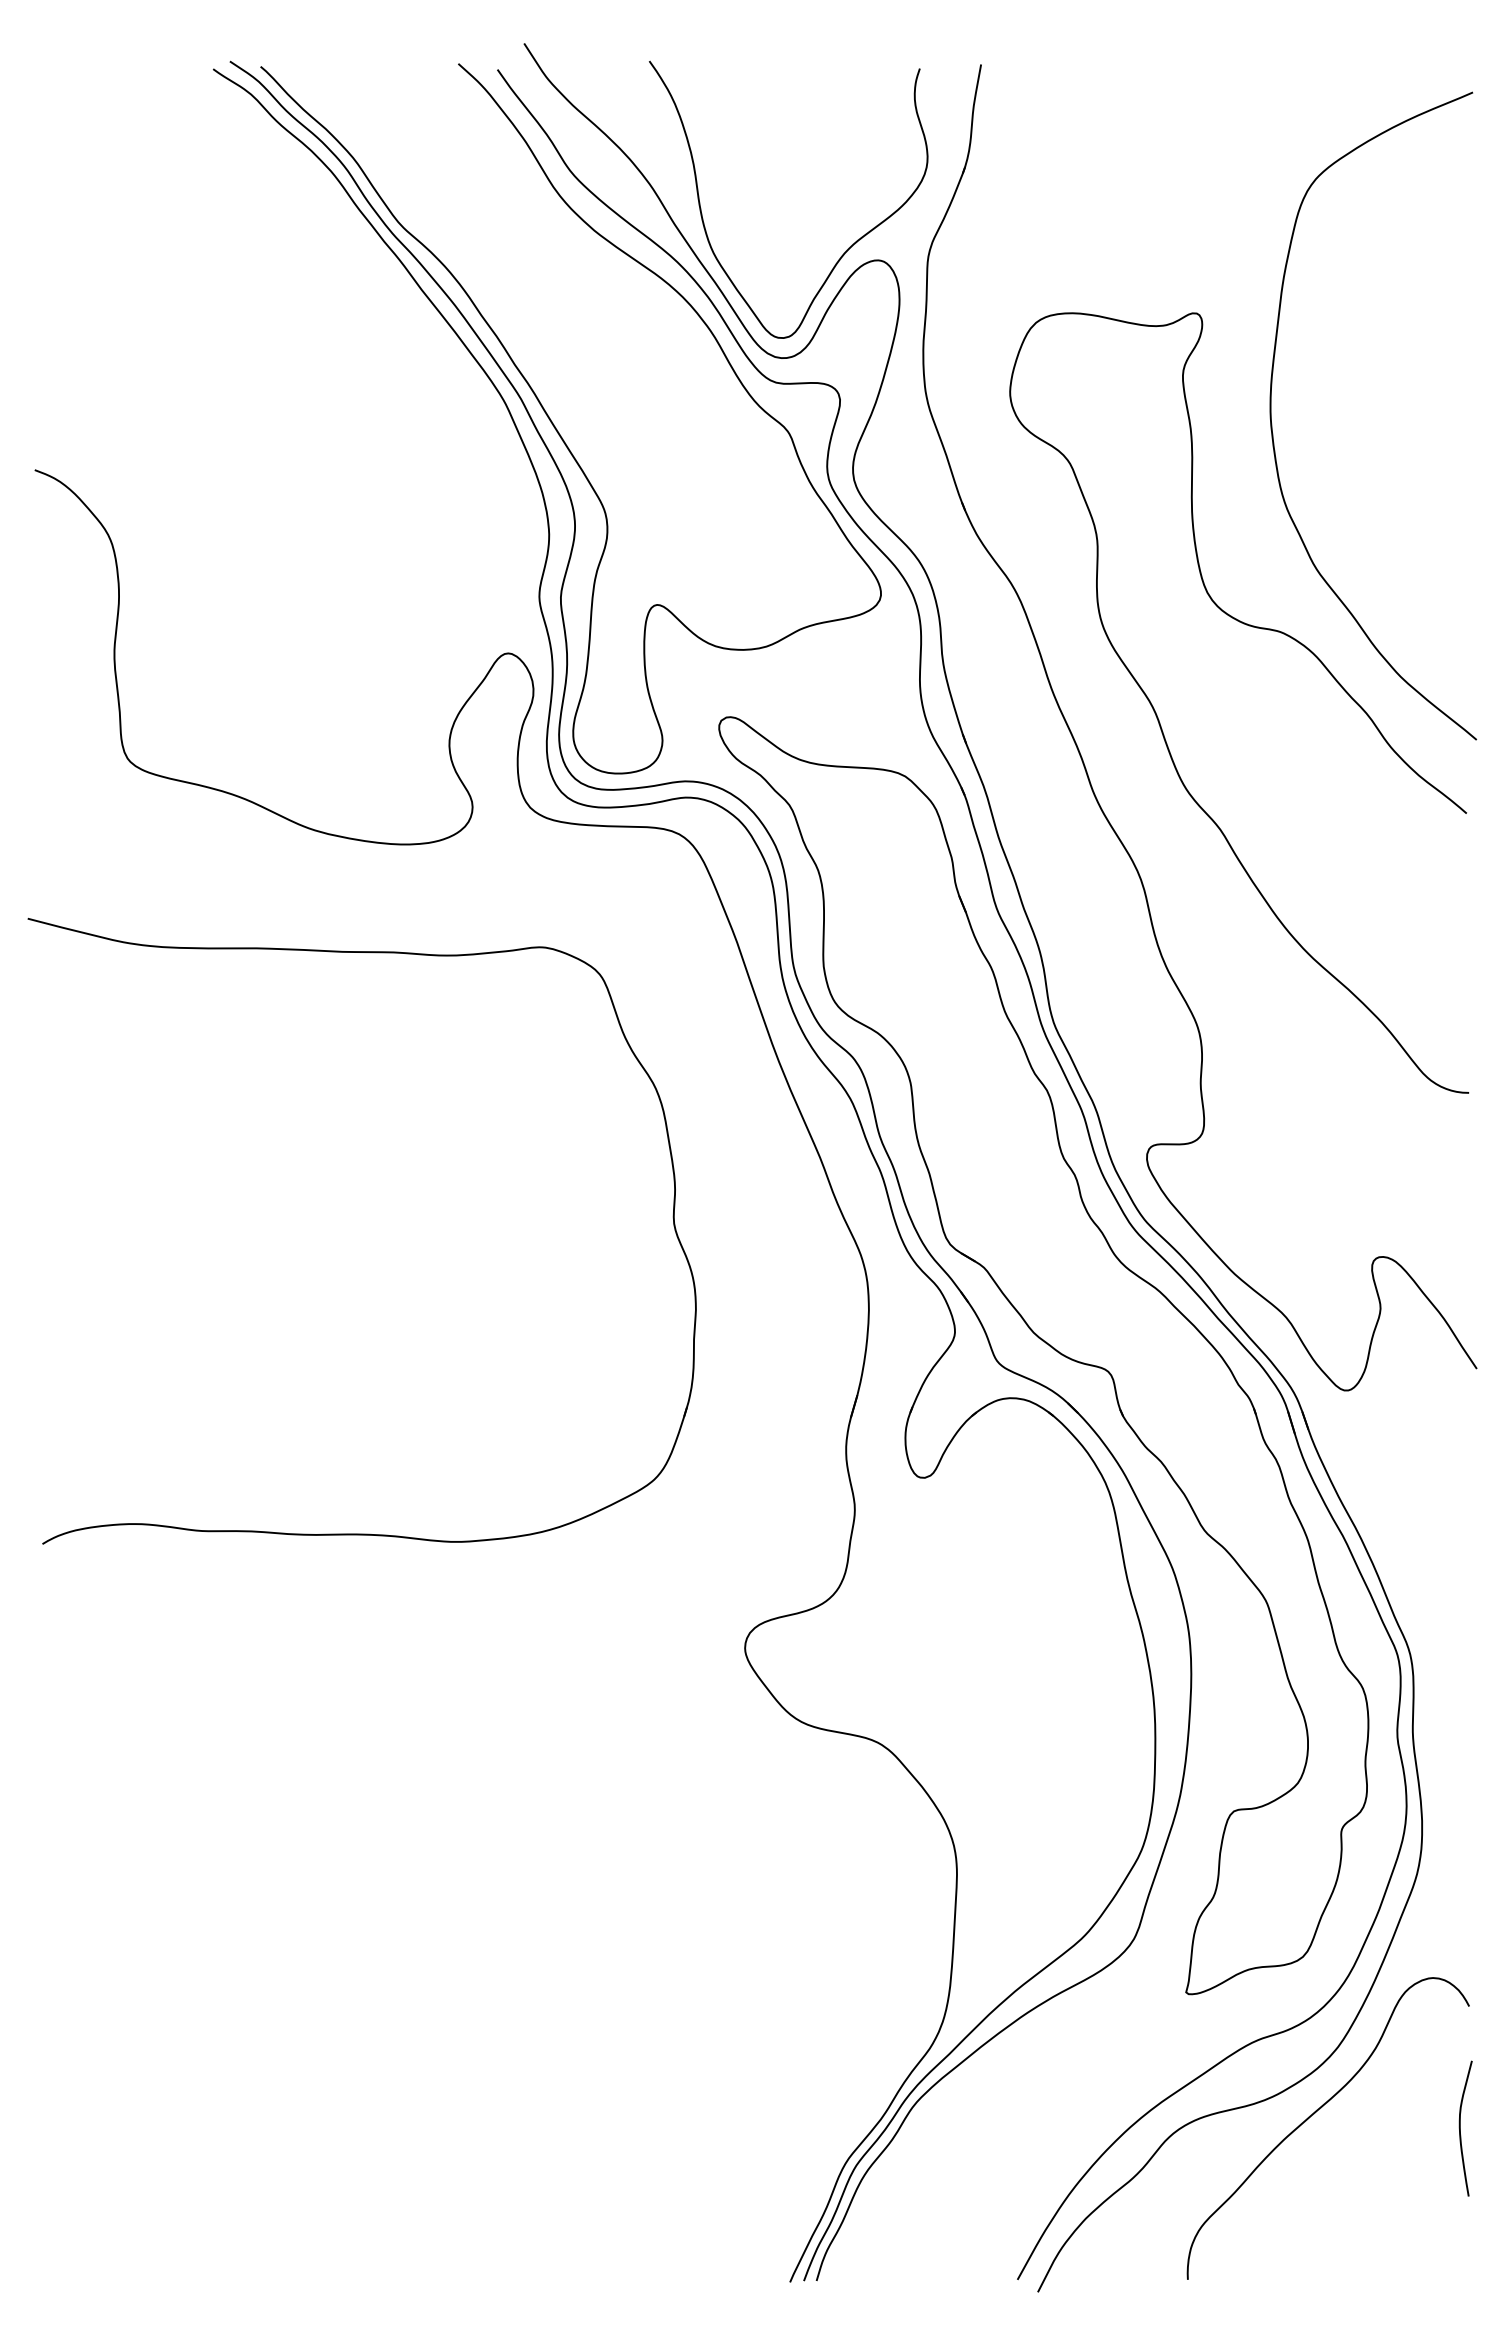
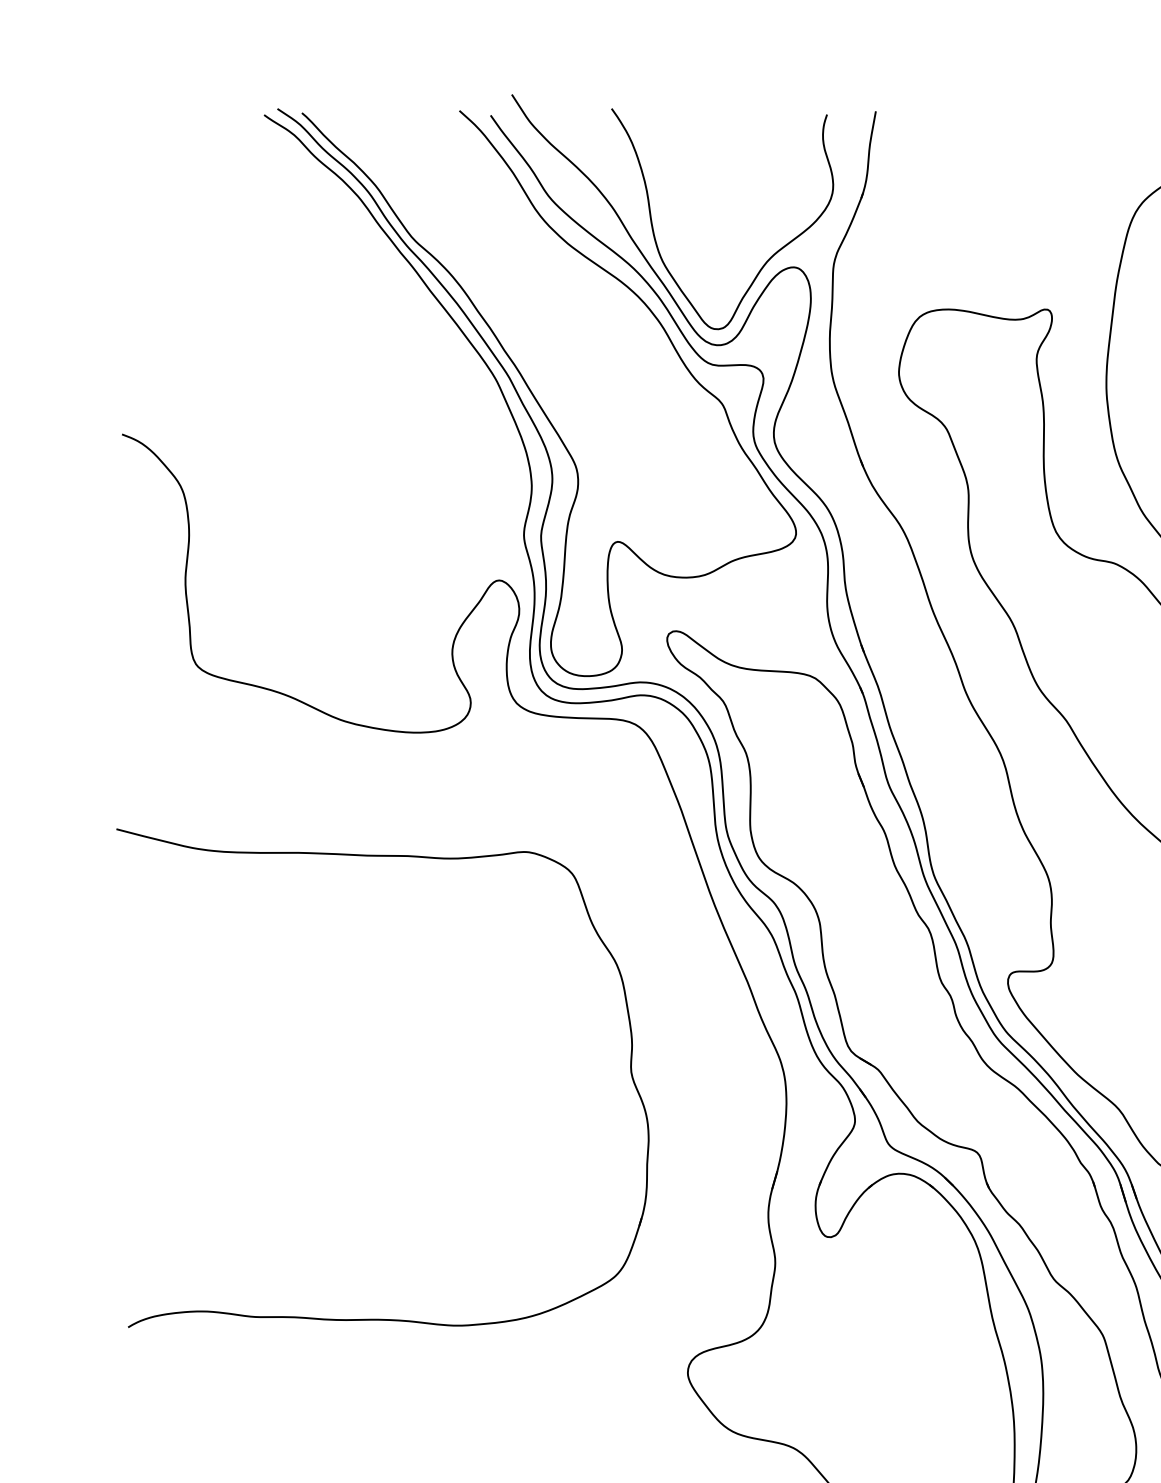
part: (371, 953) -> (390, 856), moved

